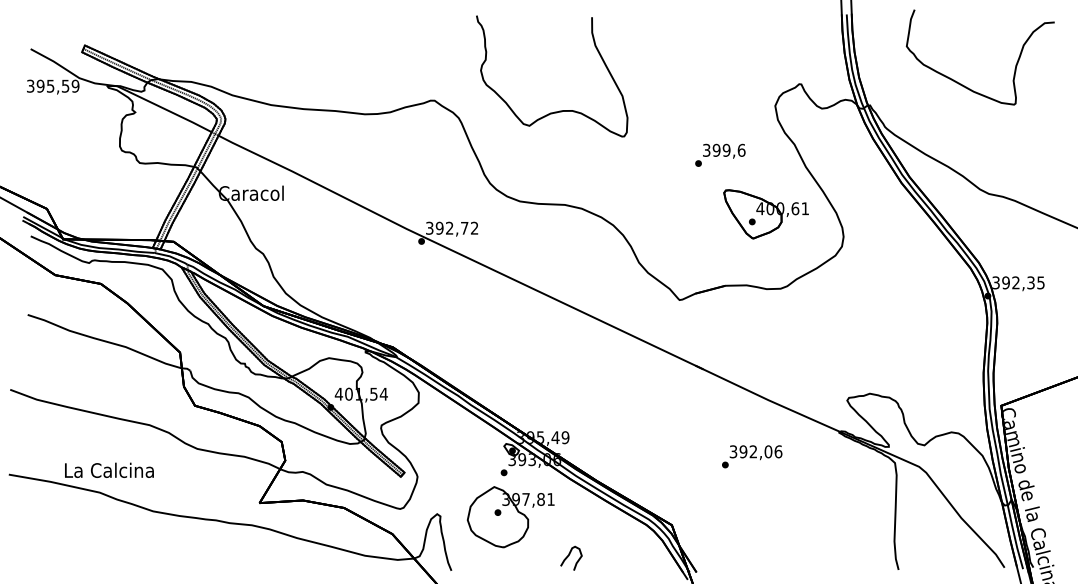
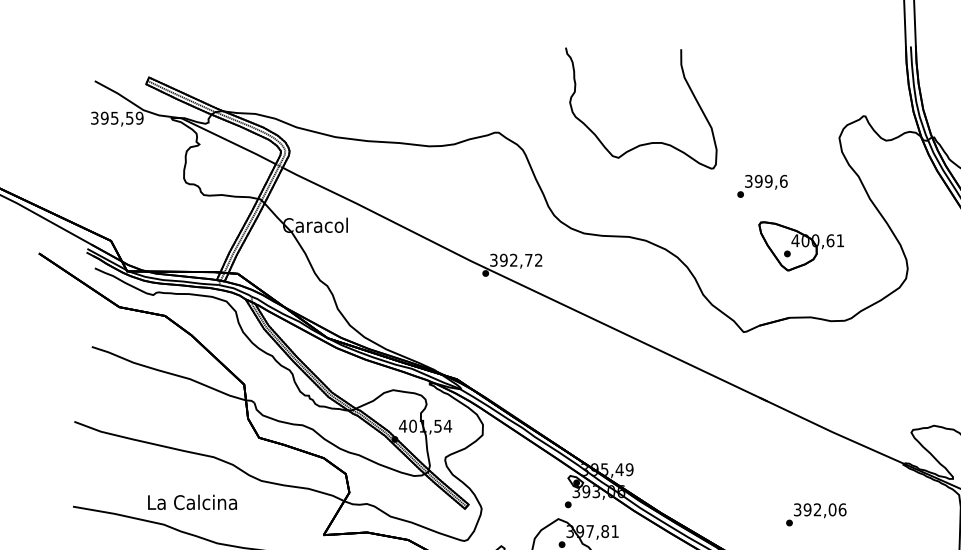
part: (559, 110) -> (648, 142), moved
text: (720, 154) -> (762, 185), moved
part: (765, 214) -> (800, 246), moved
text: (752, 456) -> (816, 514), moved
text: (109, 469) -> (192, 501), moved

